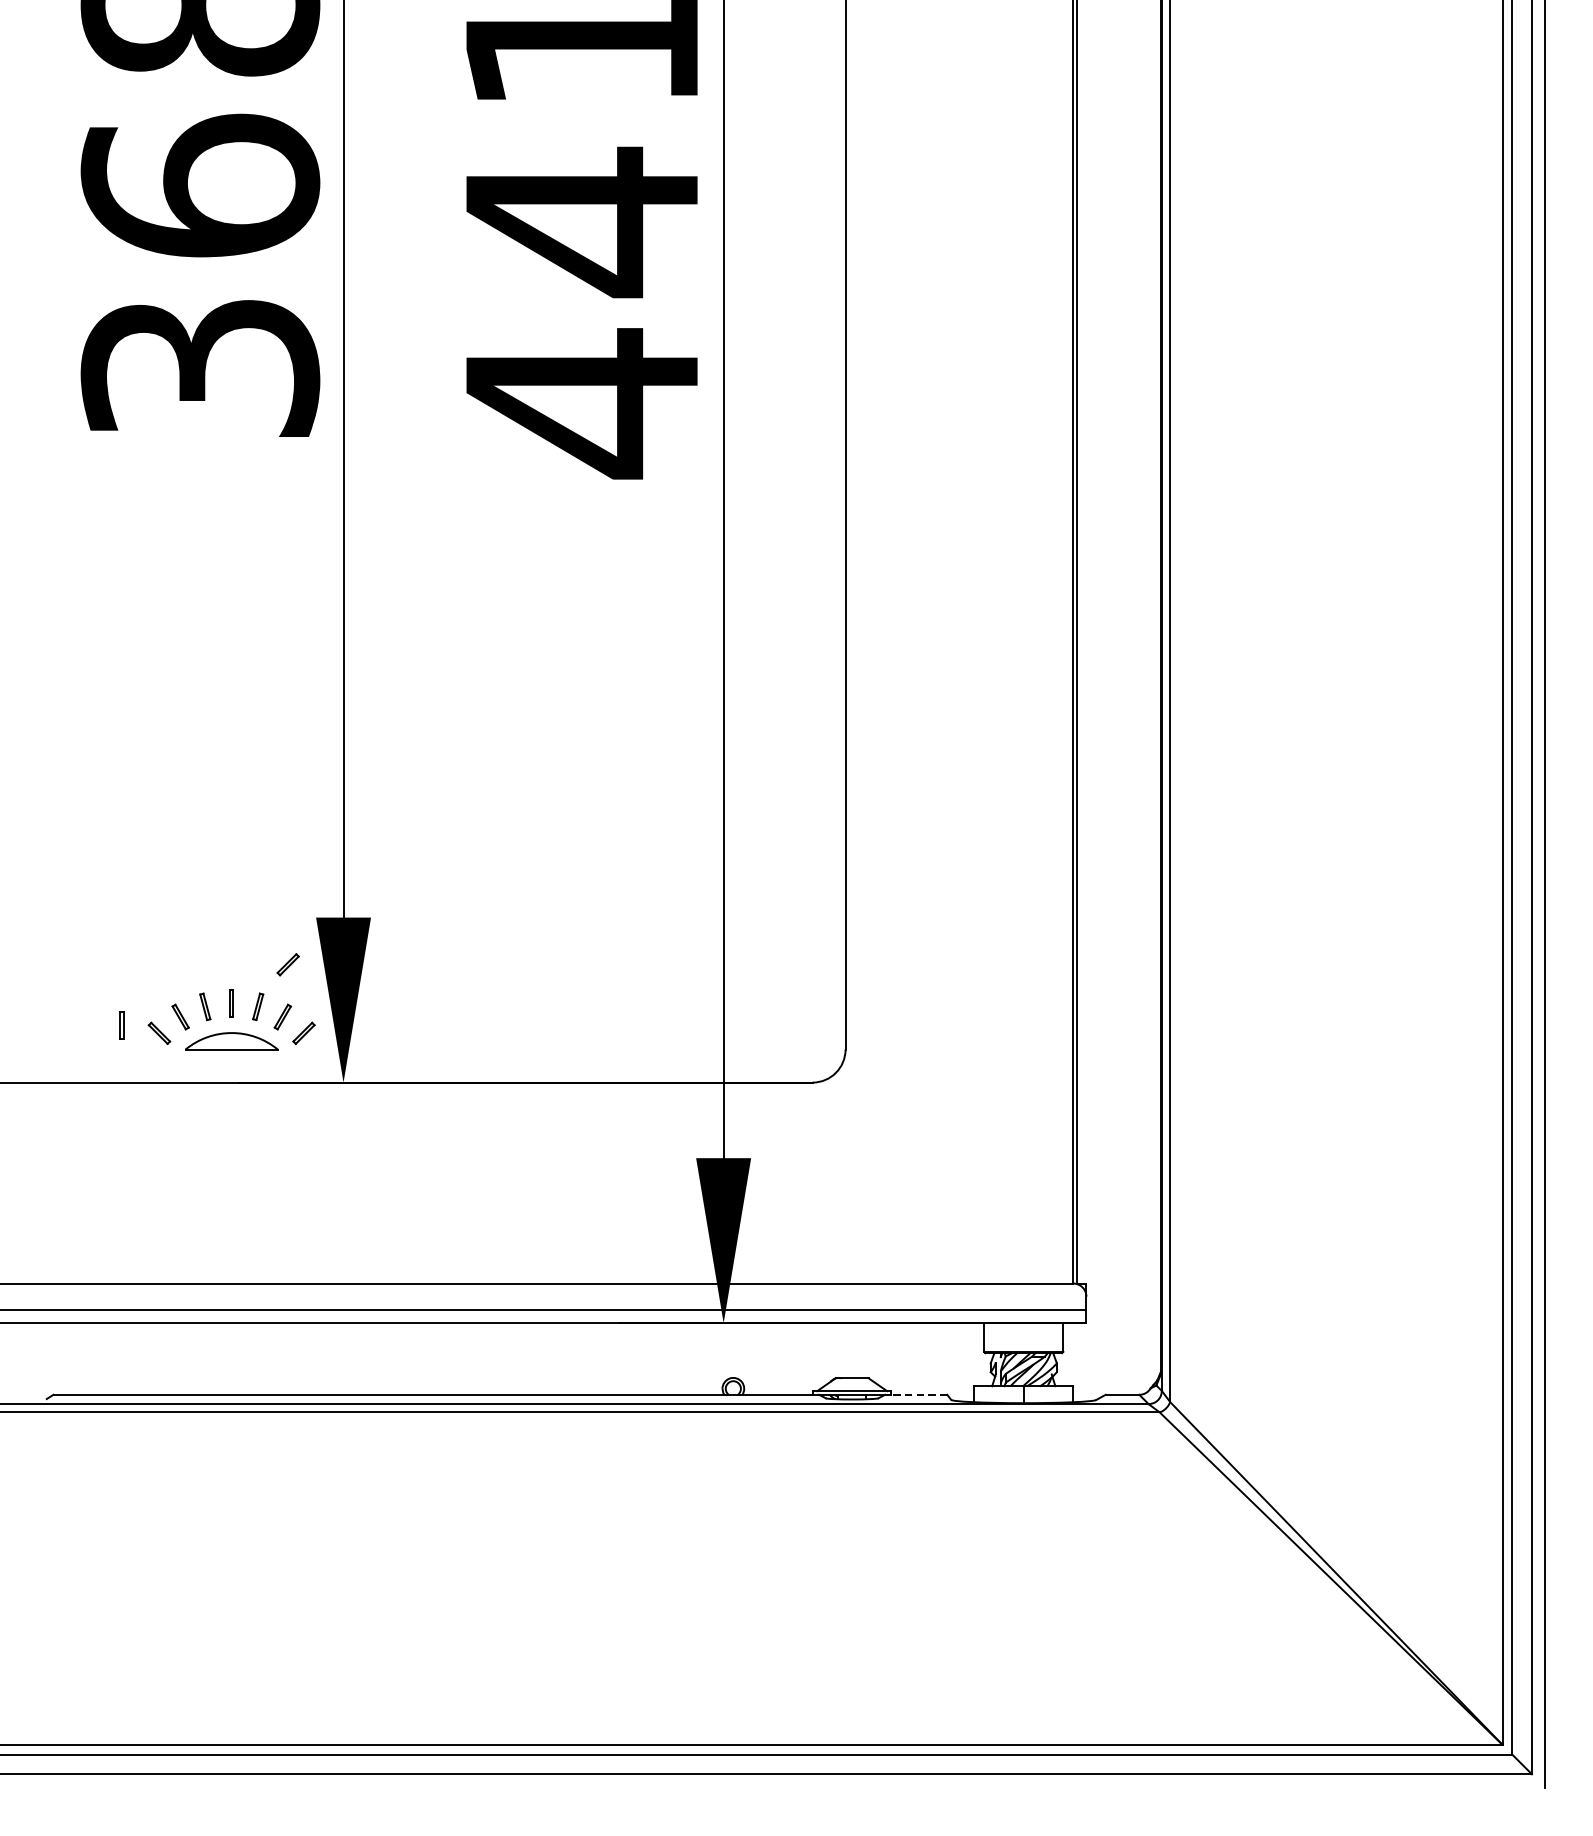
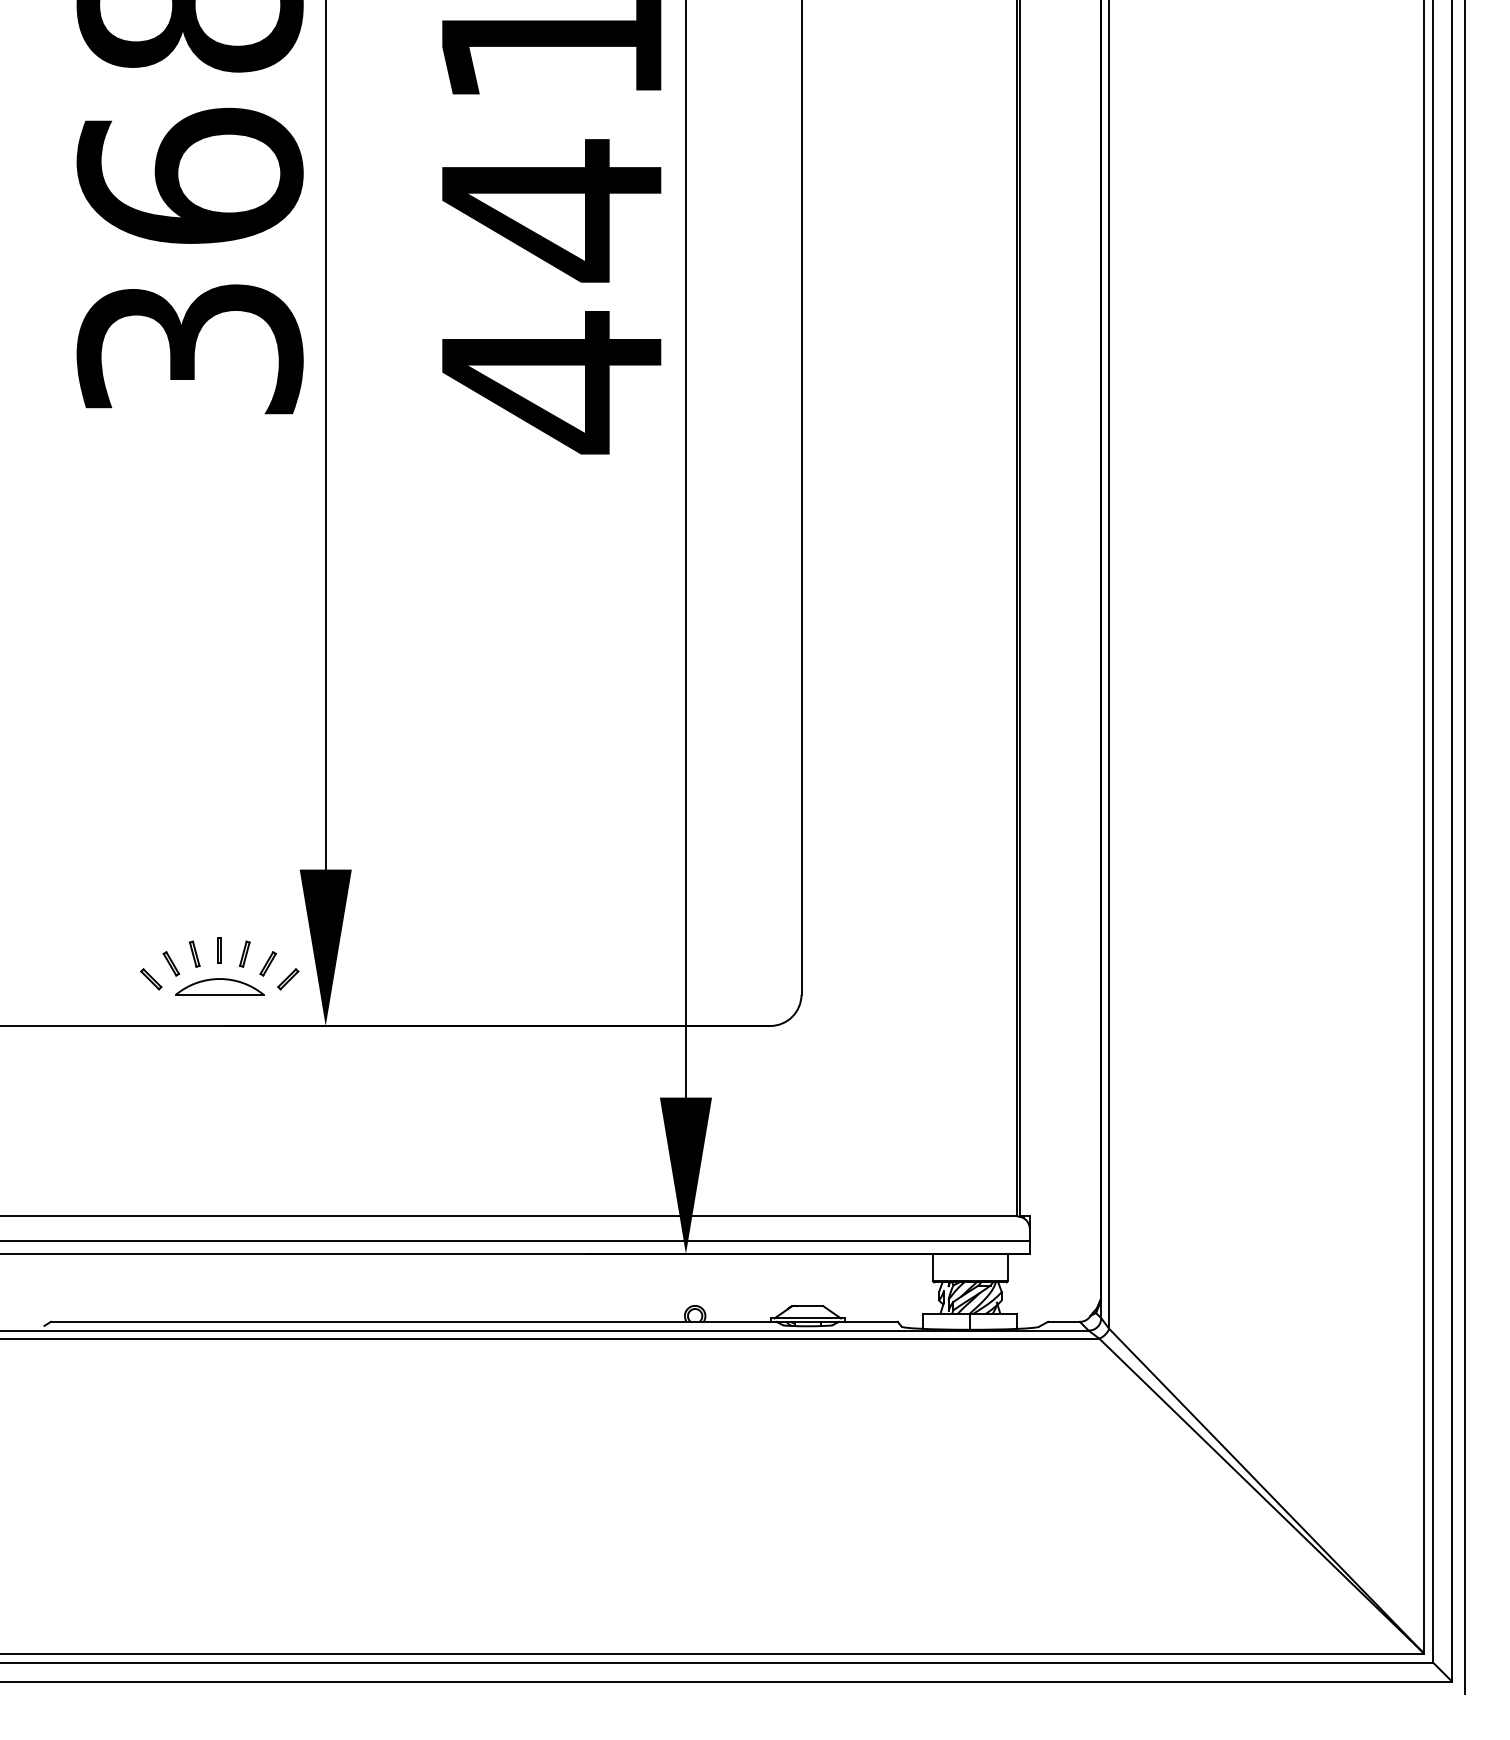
part: (288, 964) -> (273, 914), removed
line: (120, 1025) -> (114, 971), removed
line: (919, 1394) -> (871, 1321), dashed -> solid

